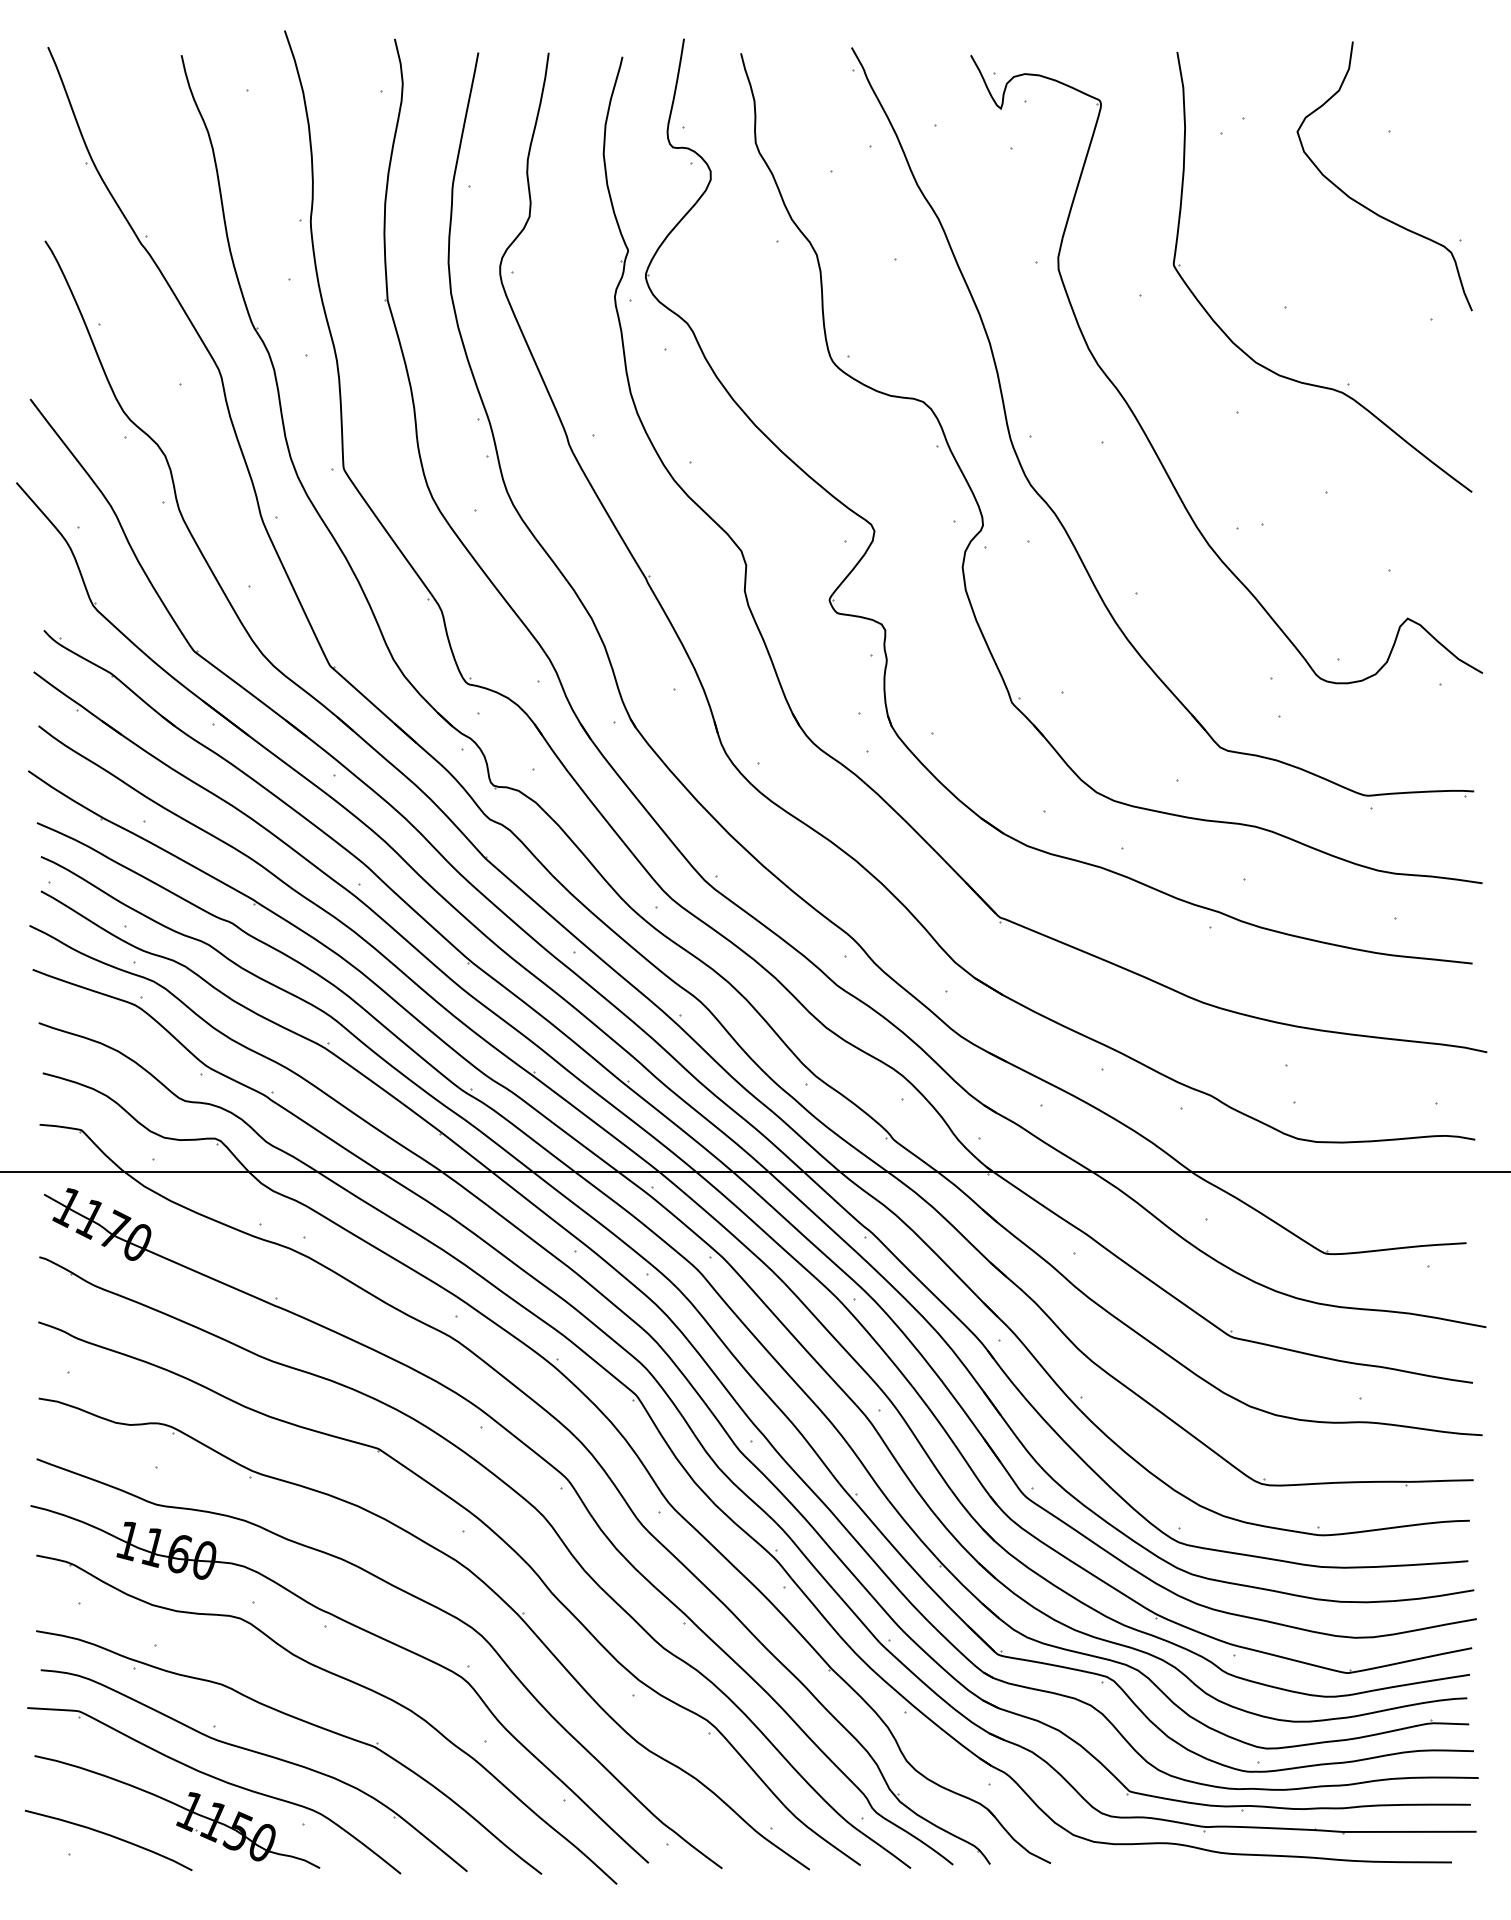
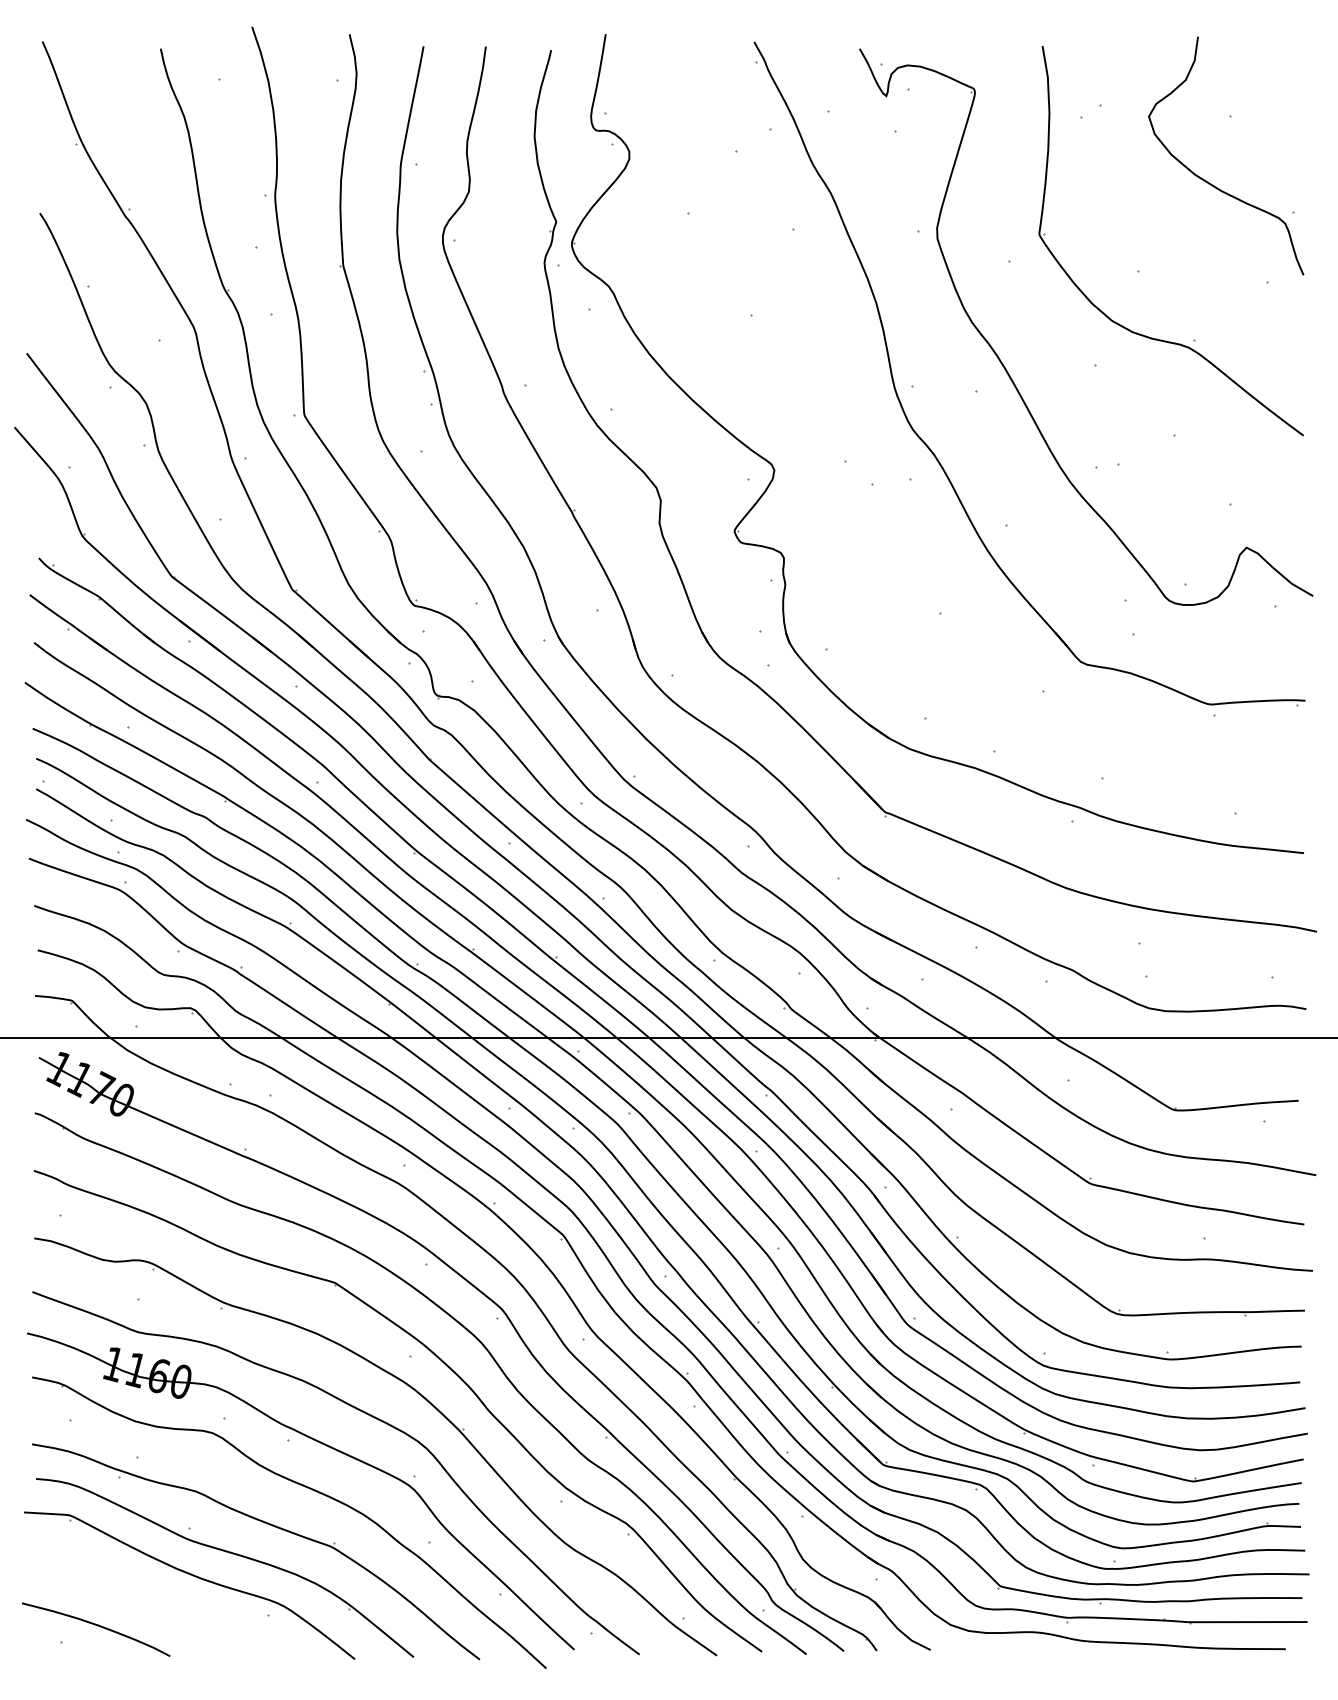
part: (980, 507) -> (868, 449), removed
part: (176, 1811) -> (156, 1604), removed

